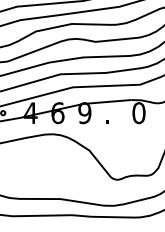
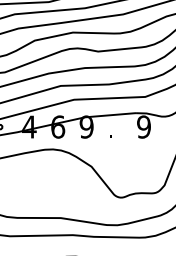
text: (139, 112) -> (144, 126), 0 -> 9

